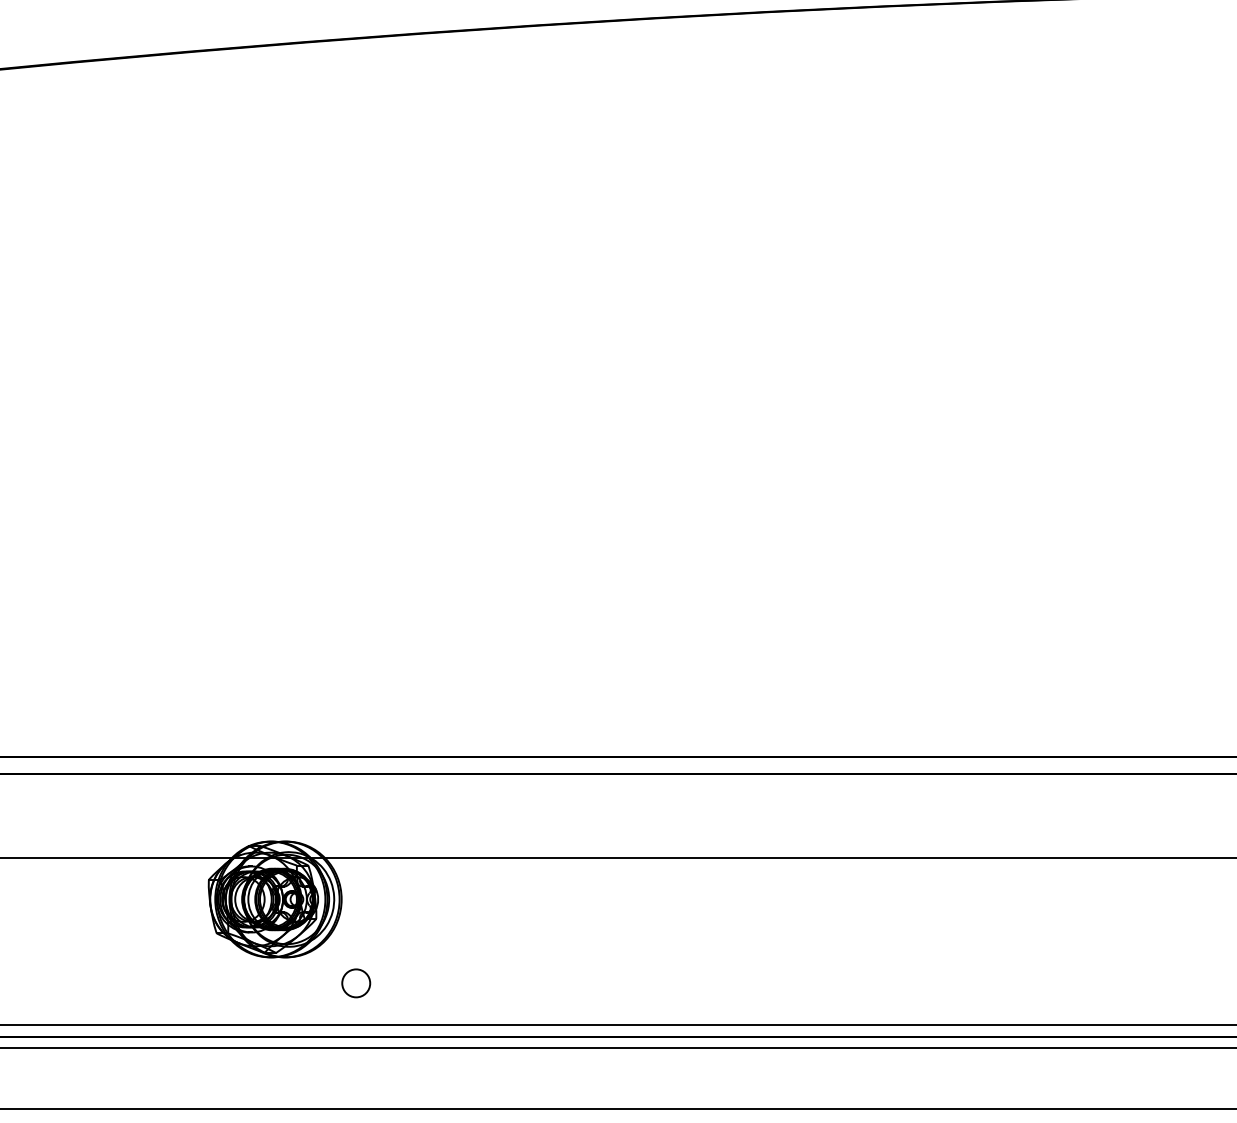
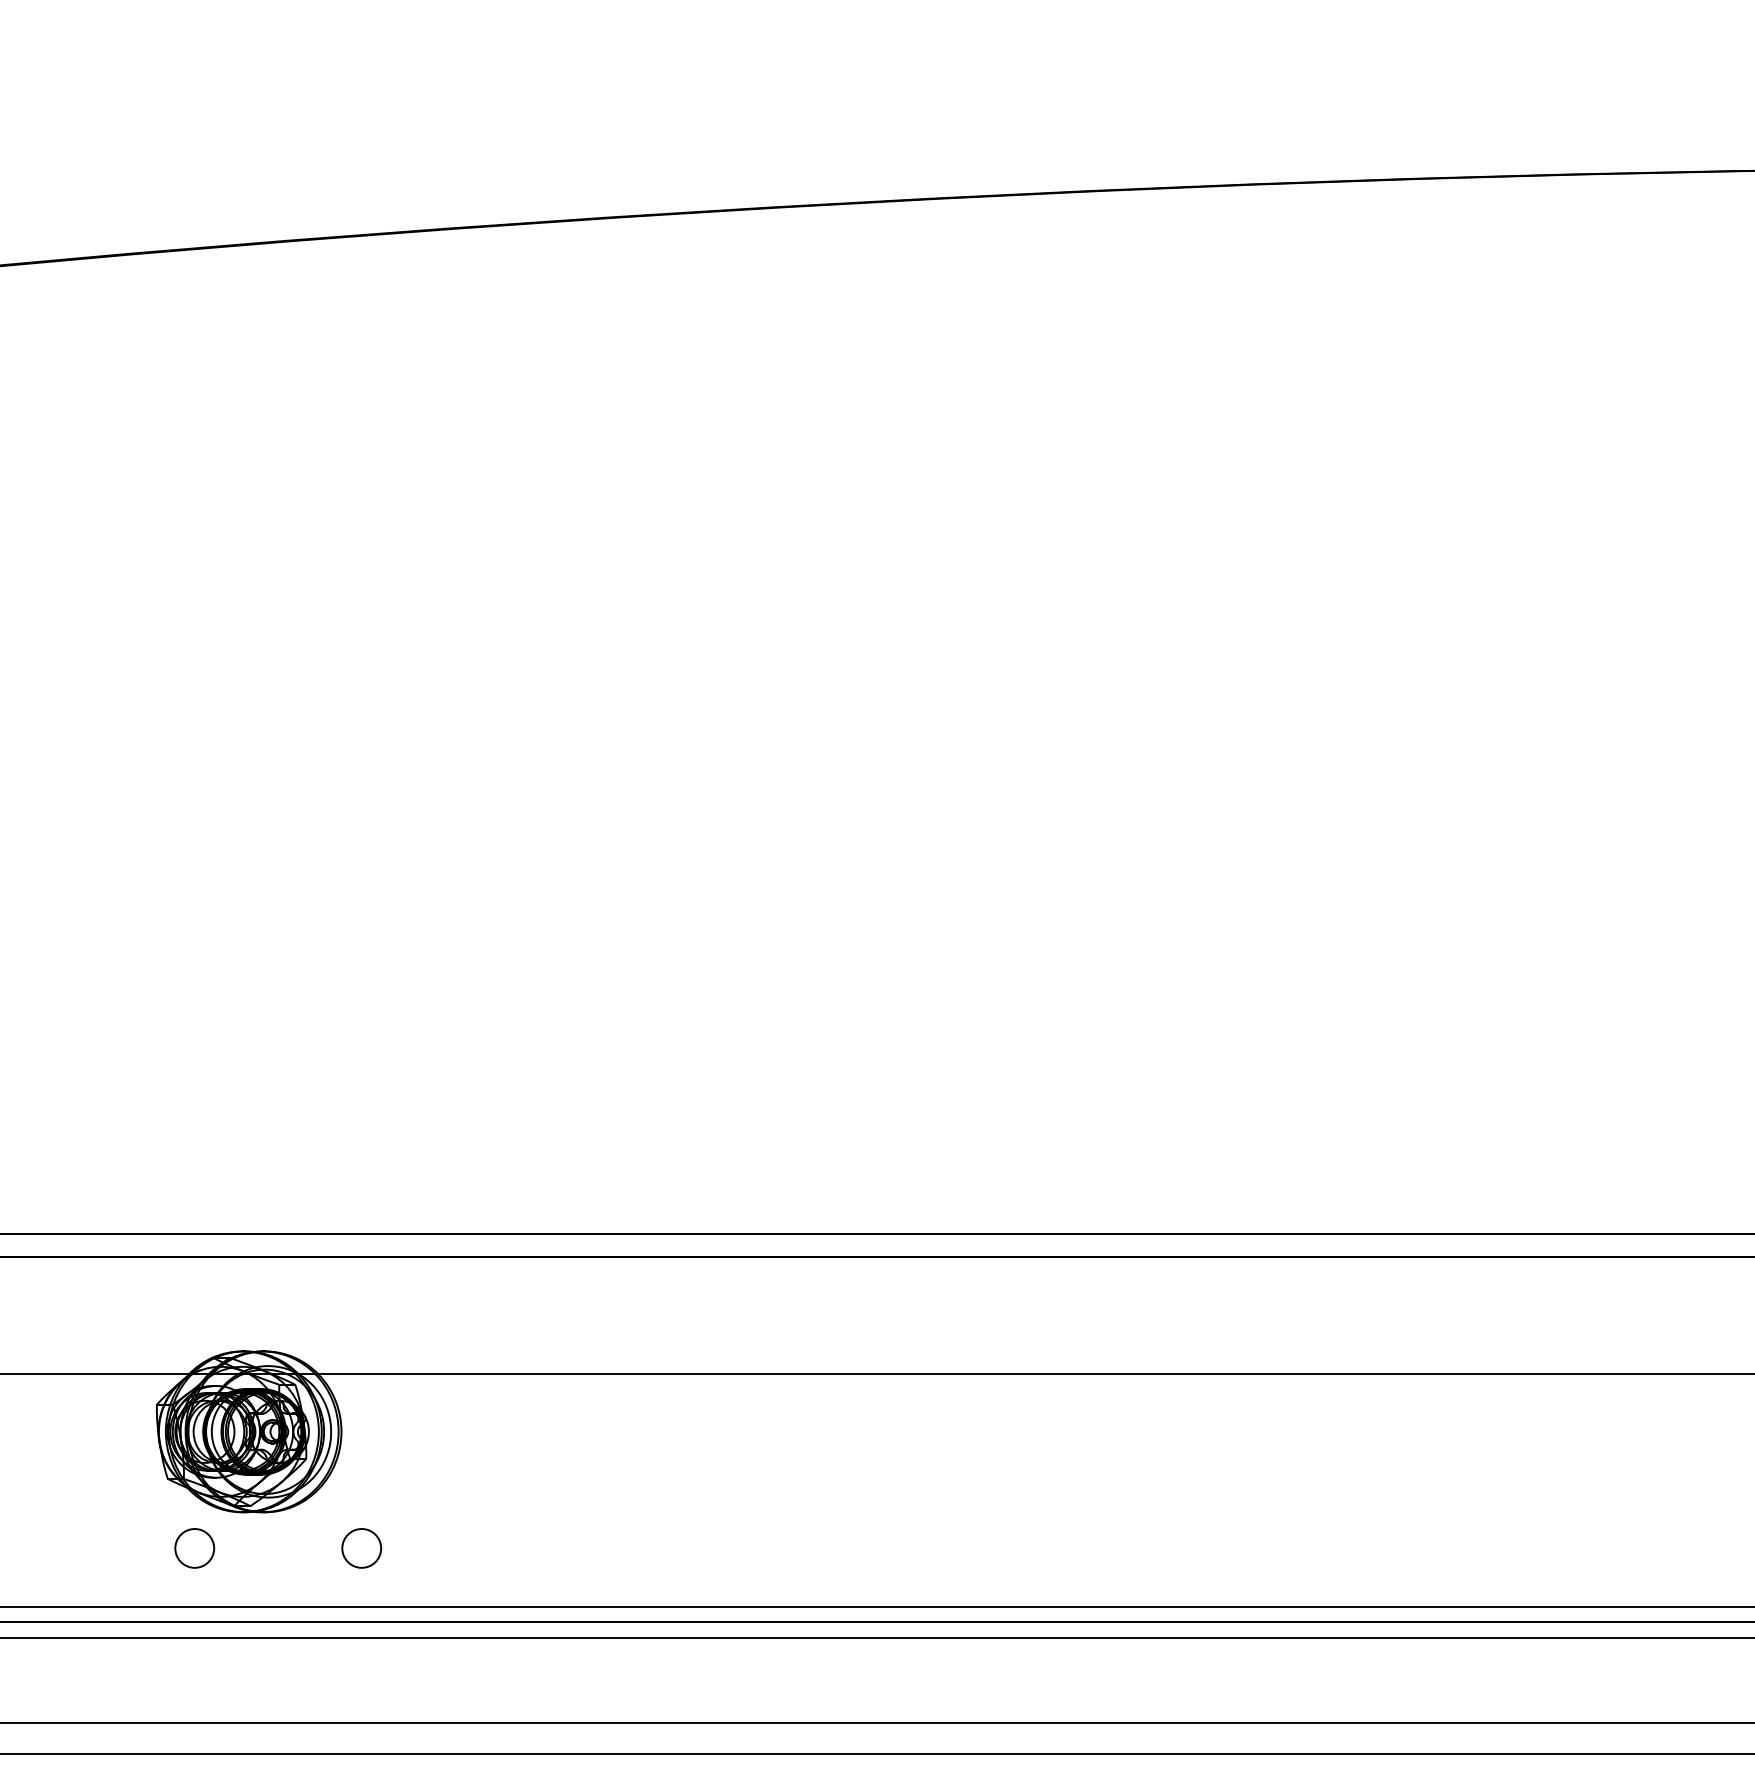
circle: (235, 983) -> (194, 1548), added

